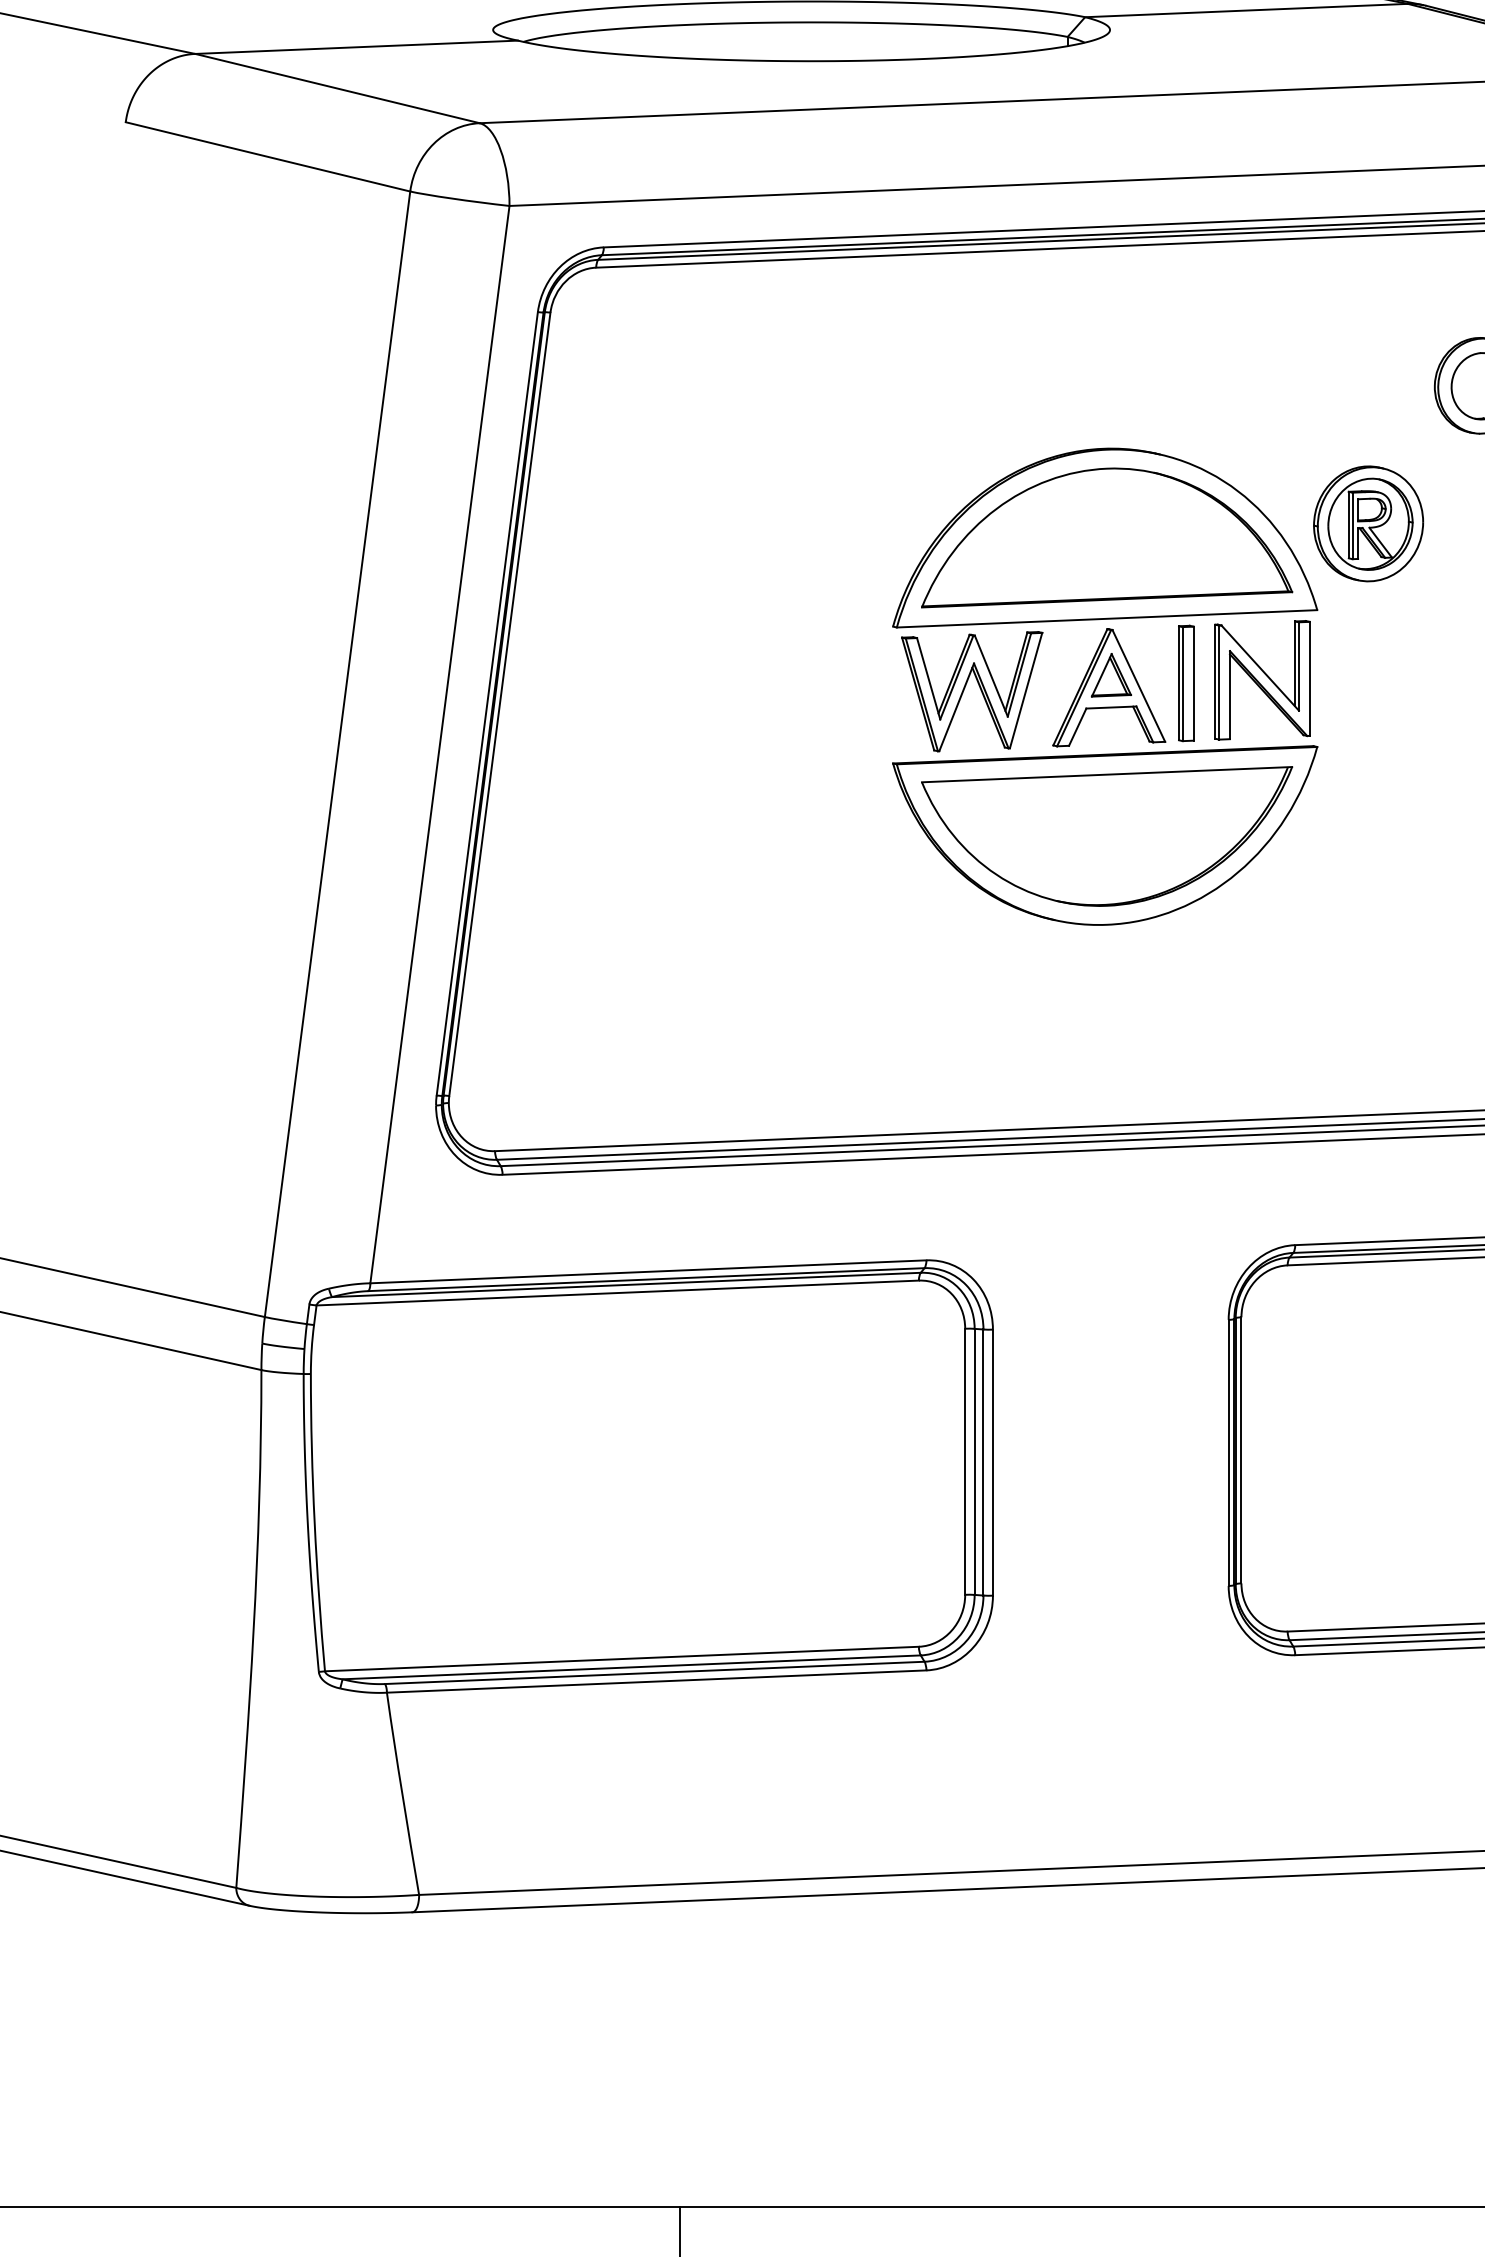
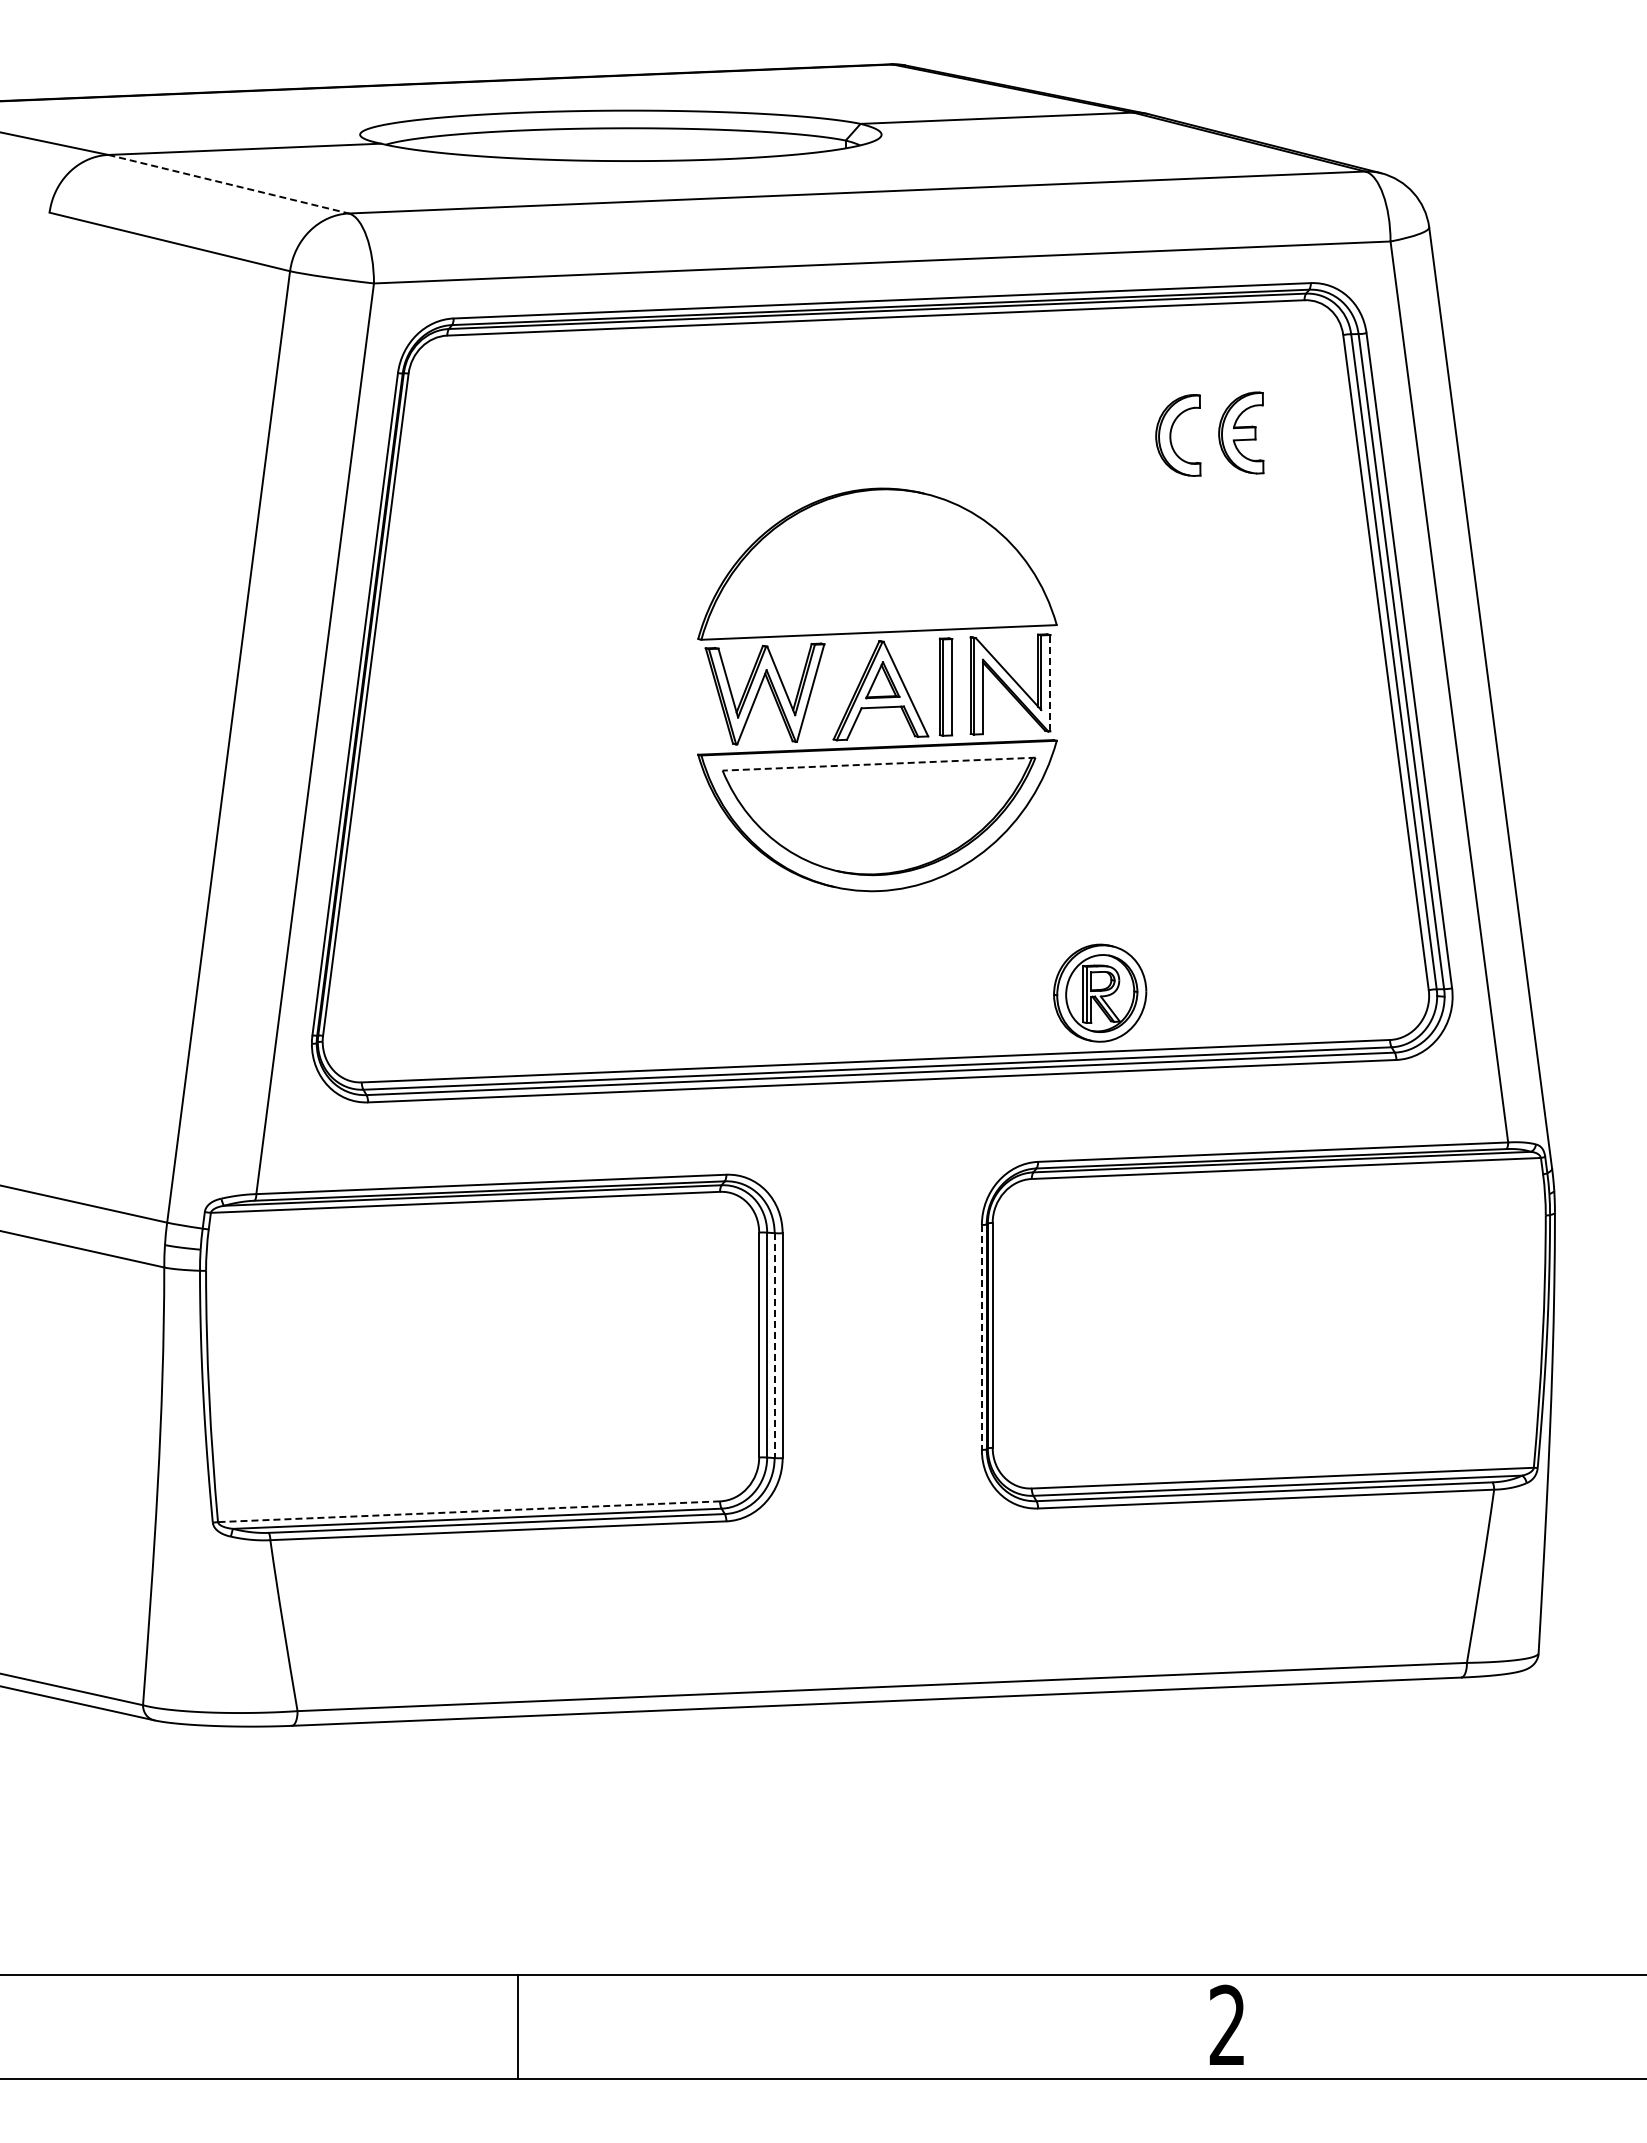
line: (337, 88) -> (228, 184), solid -> dashed
part: (1368, 523) -> (1100, 992), moved
part: (1106, 537) -> (878, 563), removed
line: (1309, 678) -> (1050, 682), solid -> dashed
line: (1107, 775) -> (879, 764), solid -> dashed
line: (1228, 1454) -> (981, 1338), solid -> dashed
line: (983, 1463) -> (774, 1346), solid -> dashed
line: (621, 1658) -> (468, 1511), solid -> dashed

